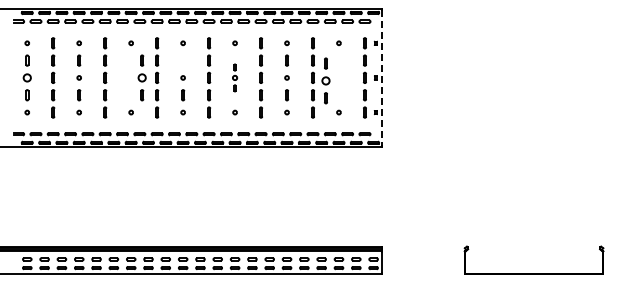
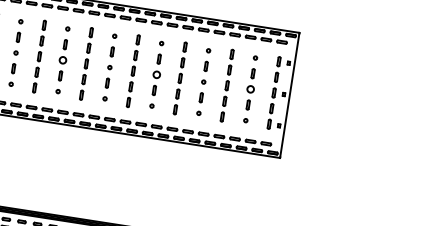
part: (183, 60) -> (112, 51), added
part: (141, 77) -> (62, 59), moved
part: (234, 77) -> (156, 74), size x1.67
line: (382, 78) -> (289, 95), dashed -> solid
part: (325, 80) -> (250, 88), moved

